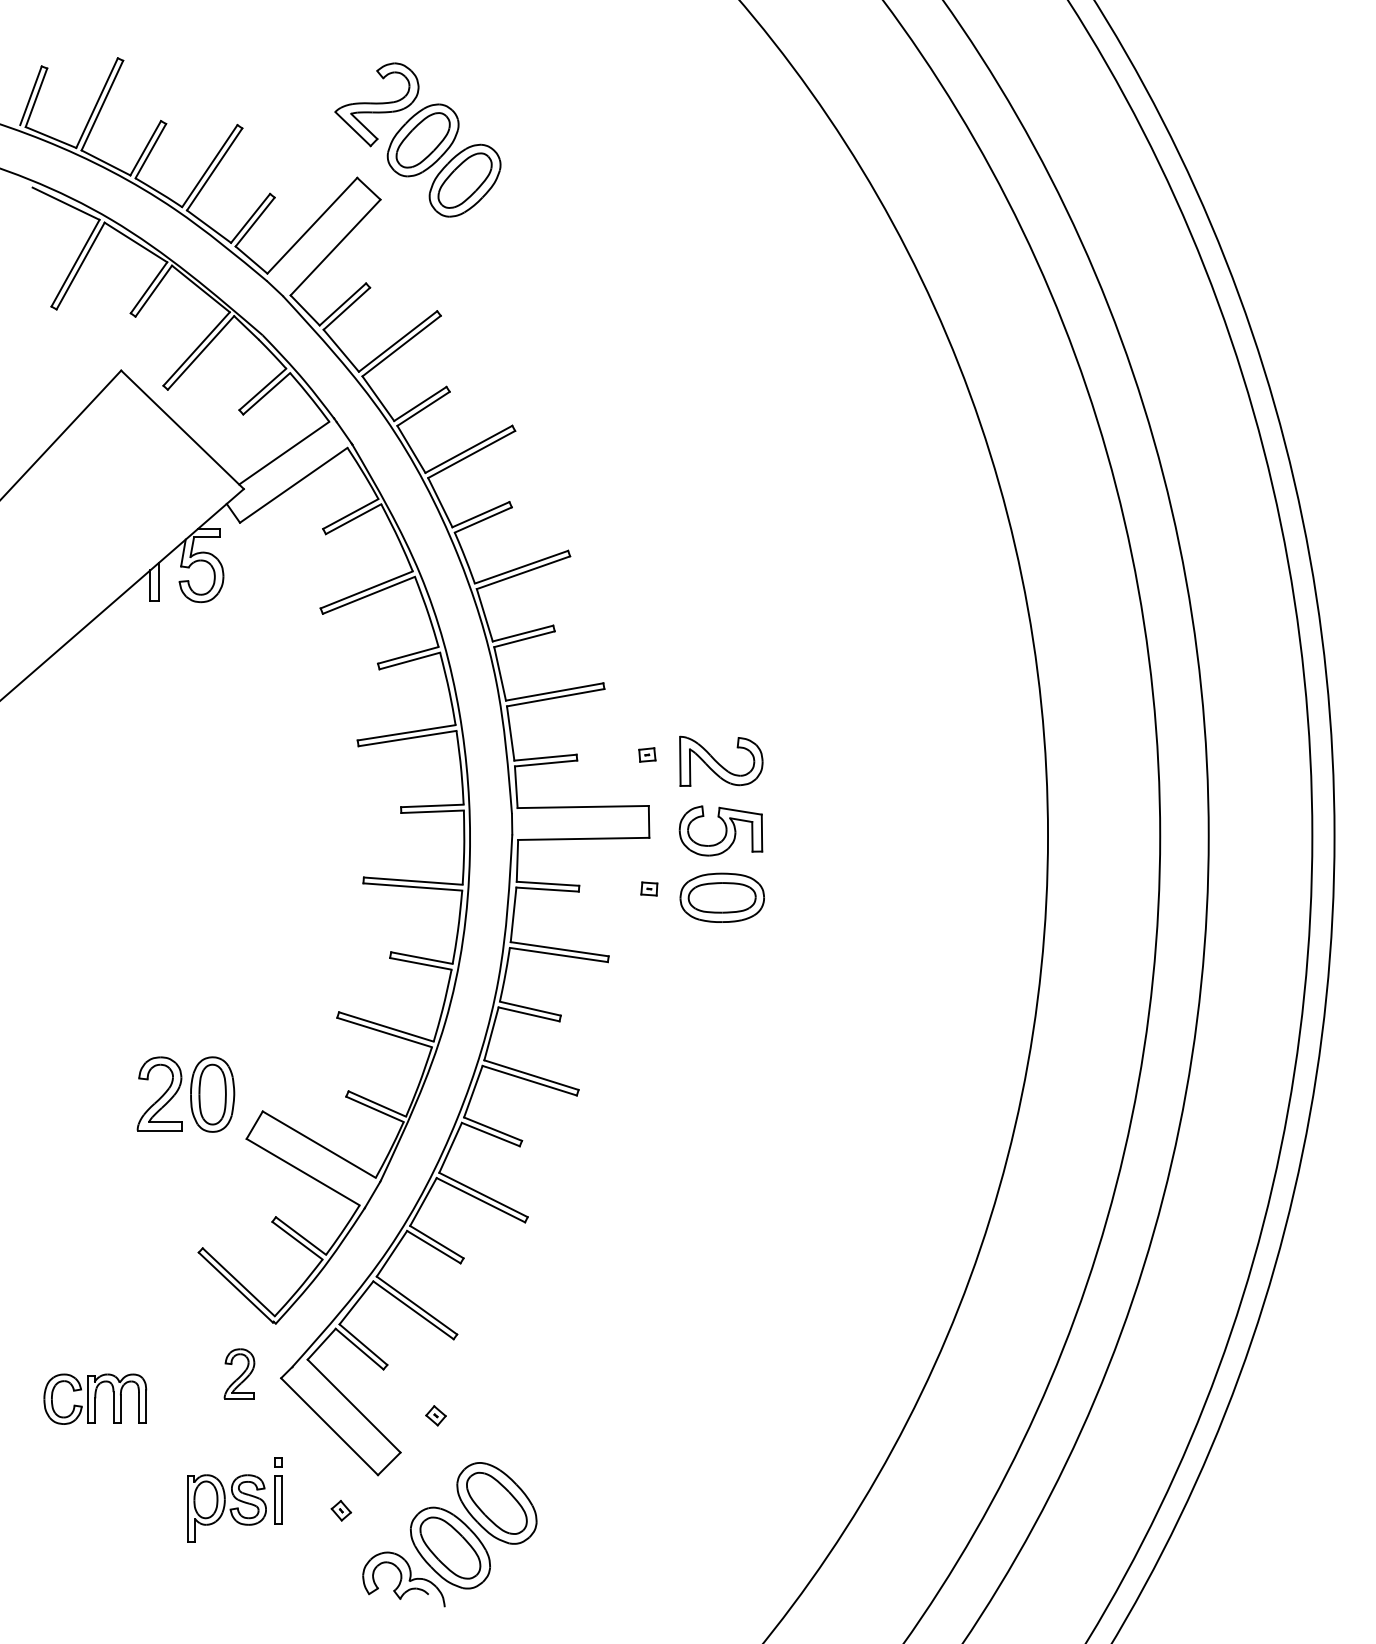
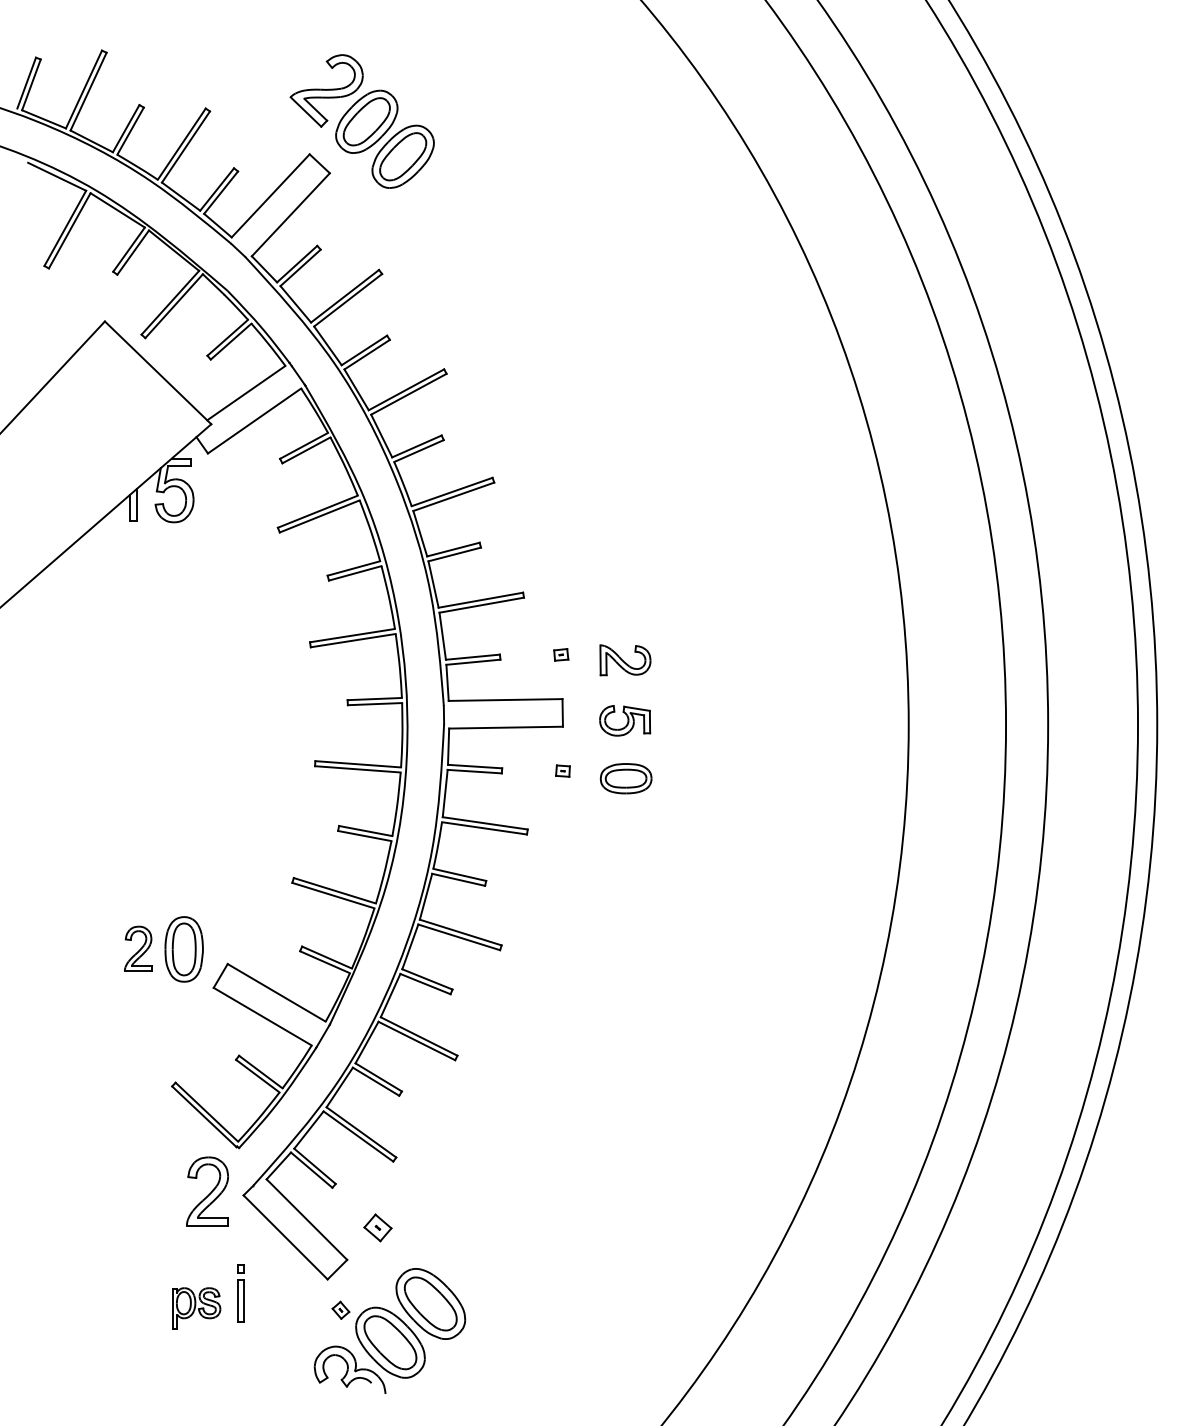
part: (721, 760) -> (625, 659), size x0.7
part: (720, 830) -> (624, 720), size x0.7
part: (721, 897) -> (625, 778), size x0.7
part: (159, 1093) -> (138, 948), size x0.7
part: (239, 1373) -> (207, 1191), size x1.6
part: (95, 1398) -> (82, 1212), removed
part: (435, 1415) -> (377, 1227), size x1.6
part: (226, 1508) -> (196, 1308), size x0.7
part: (341, 1510) -> (341, 1310), moved

